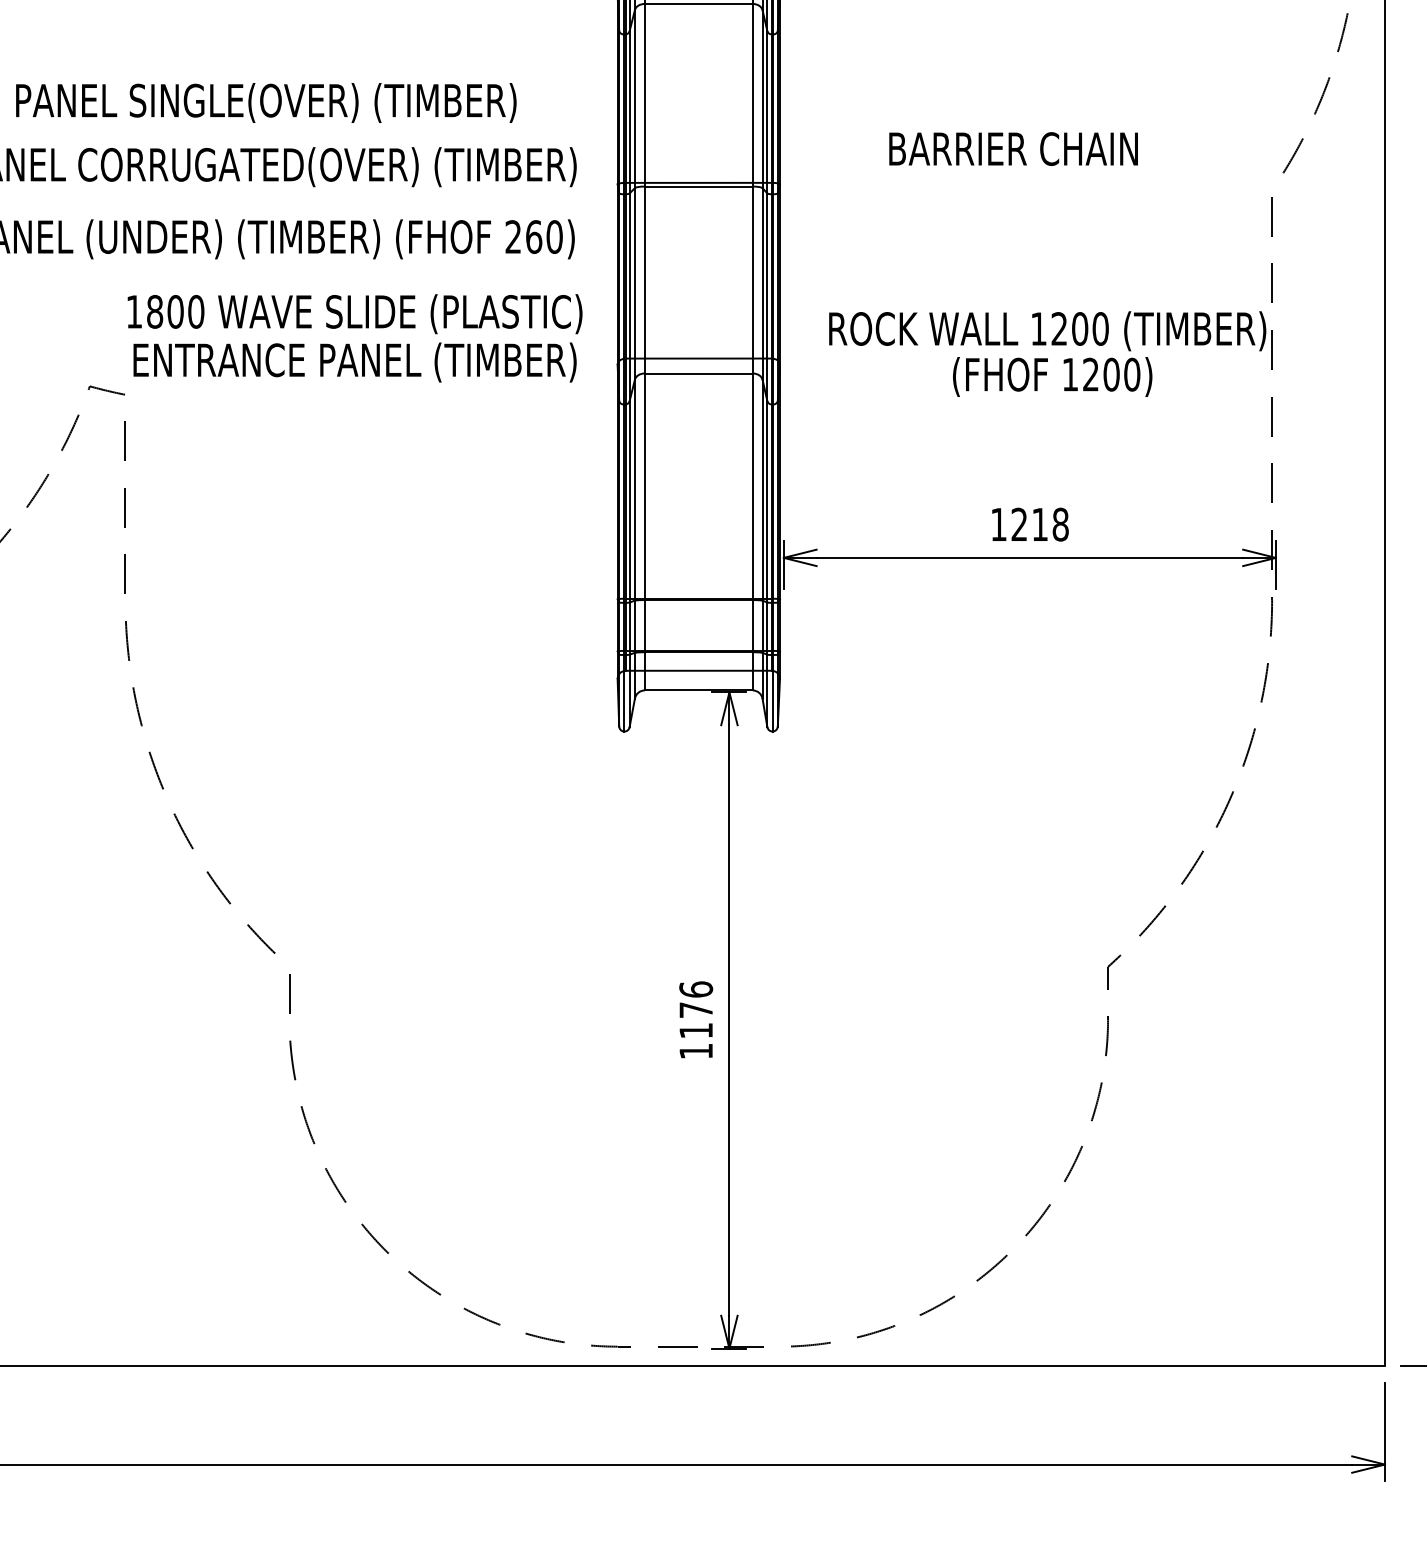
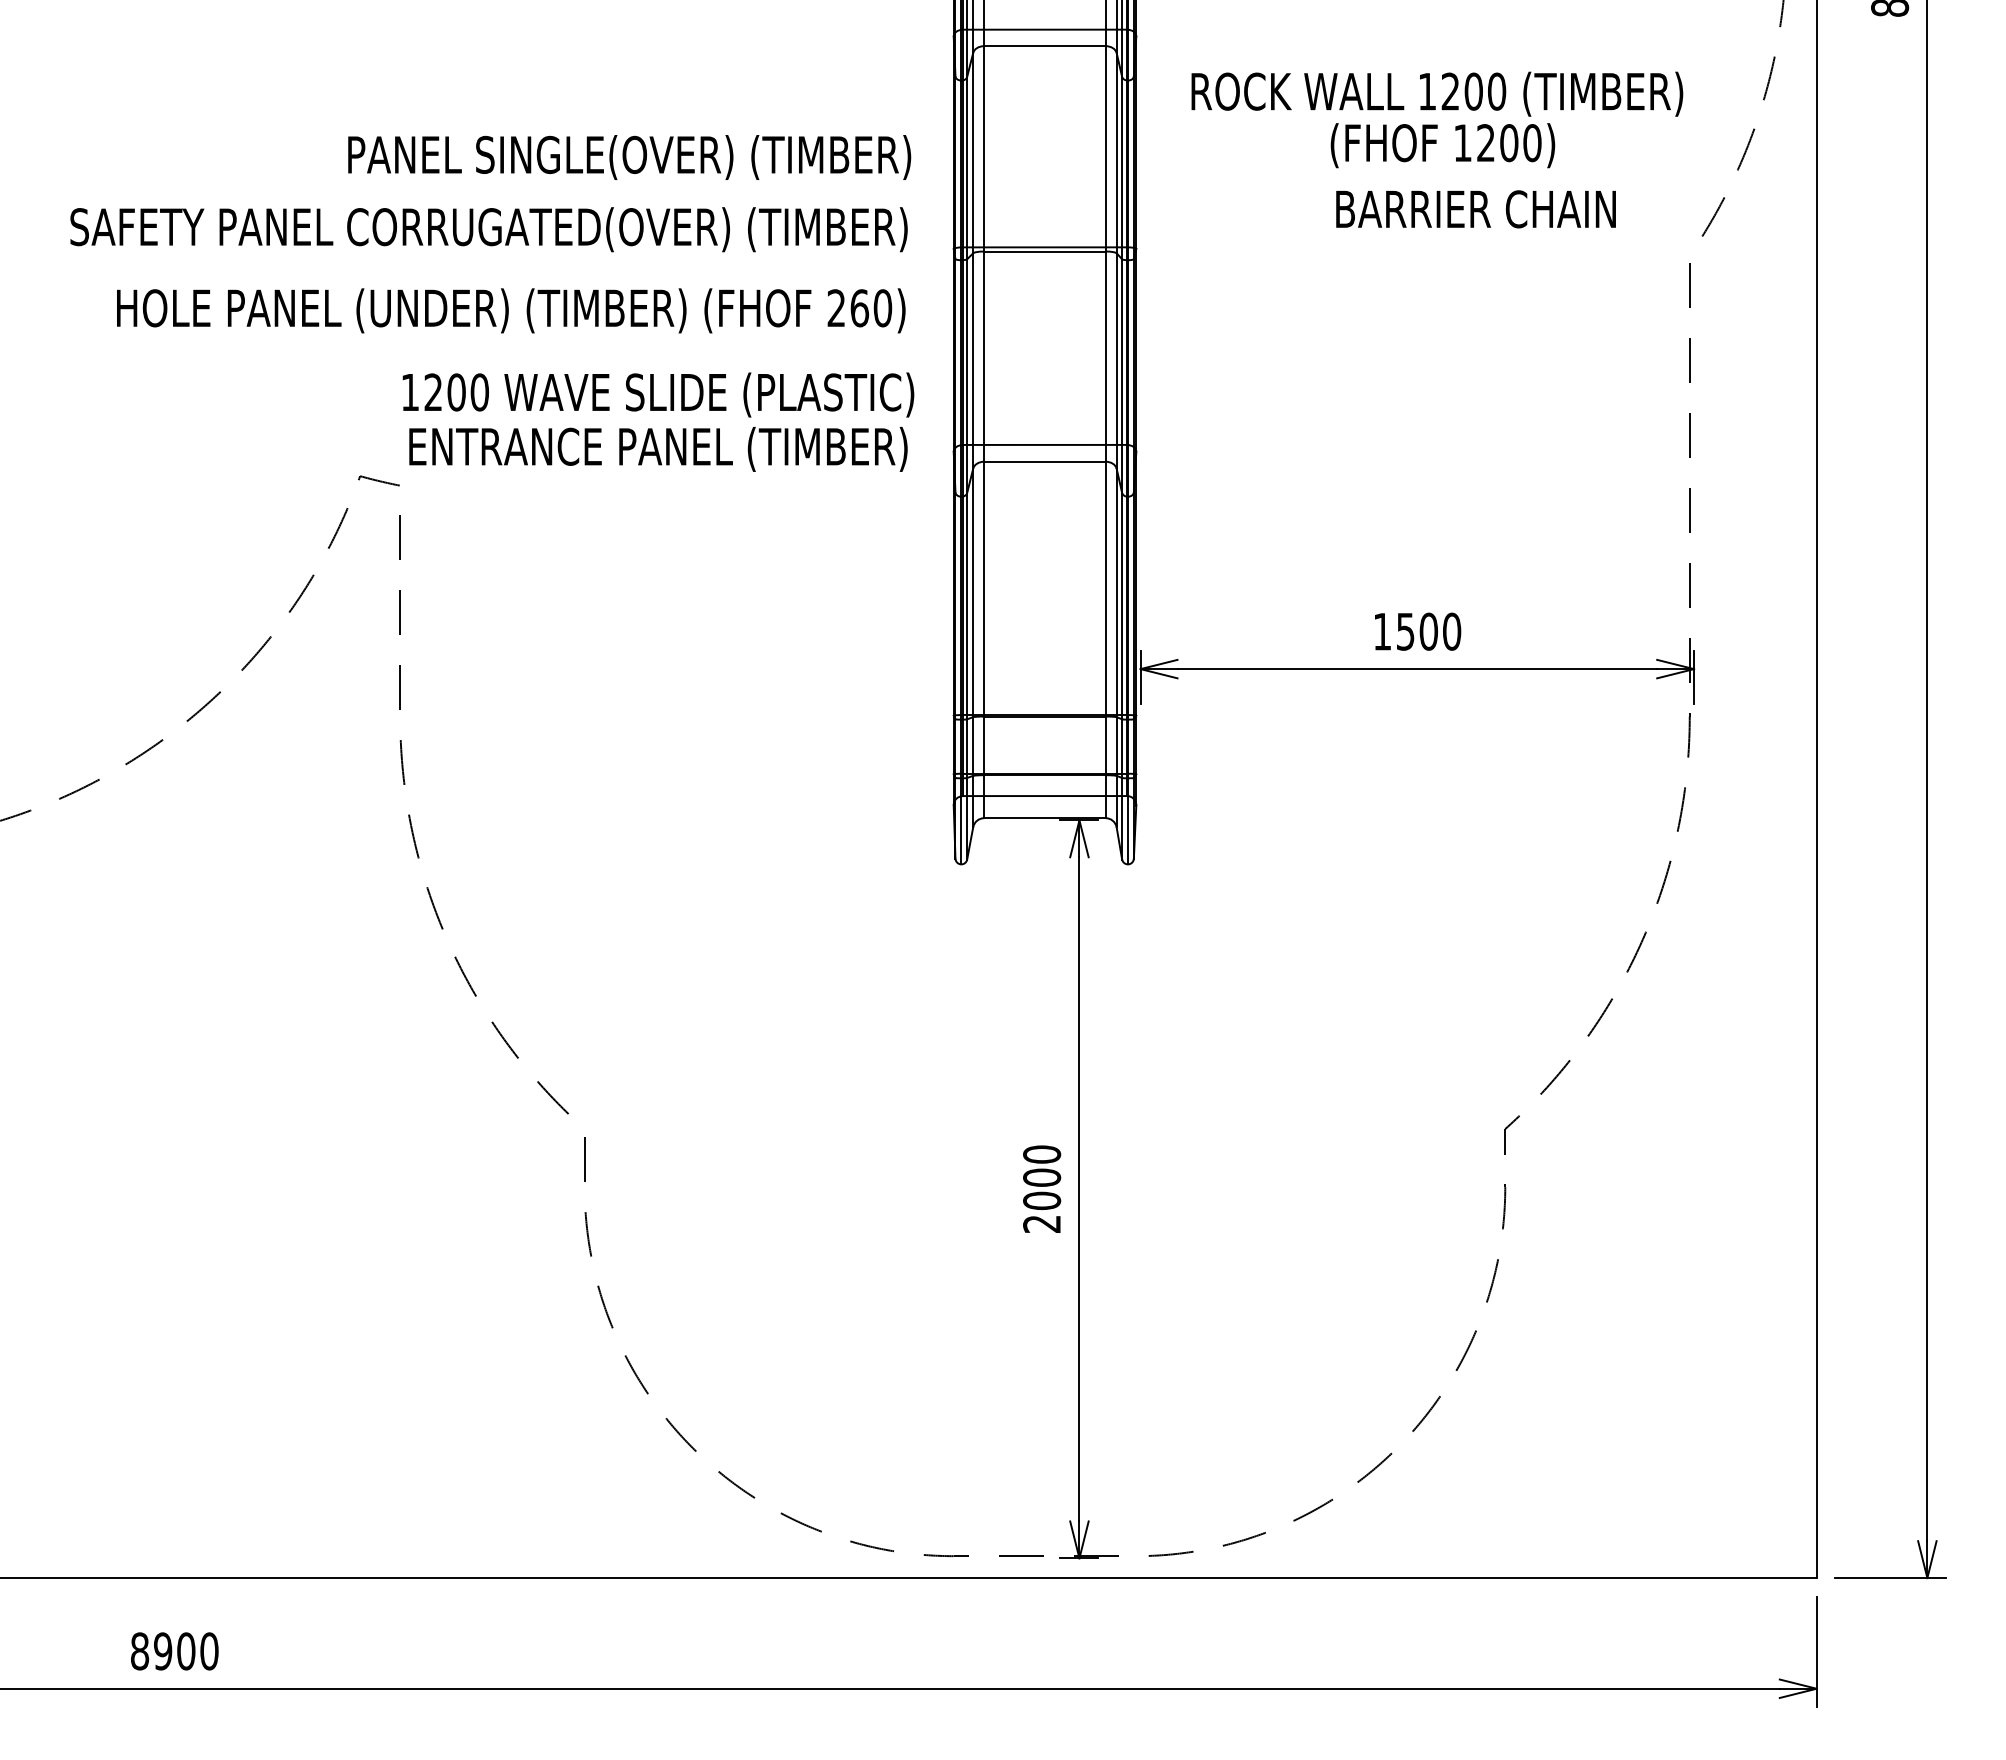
text: (266, 102) -> (629, 157), moved
text: (1013, 149) -> (1475, 209), moved
text: (155, 311) -> (433, 392), 1800 -> 1200
text: (1047, 353) -> (1437, 119), moved
text: (1039, 524) -> (1428, 631), 1218 -> 1500
text: (696, 1019) -> (1042, 1188), 1176 -> 2000

